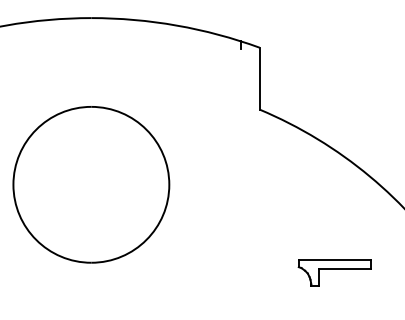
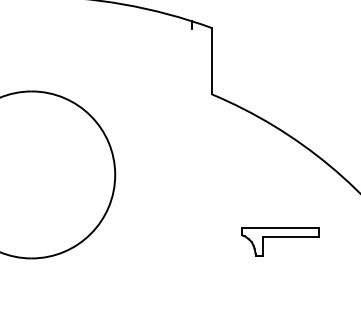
part: (334, 272) -> (280, 241), moved

